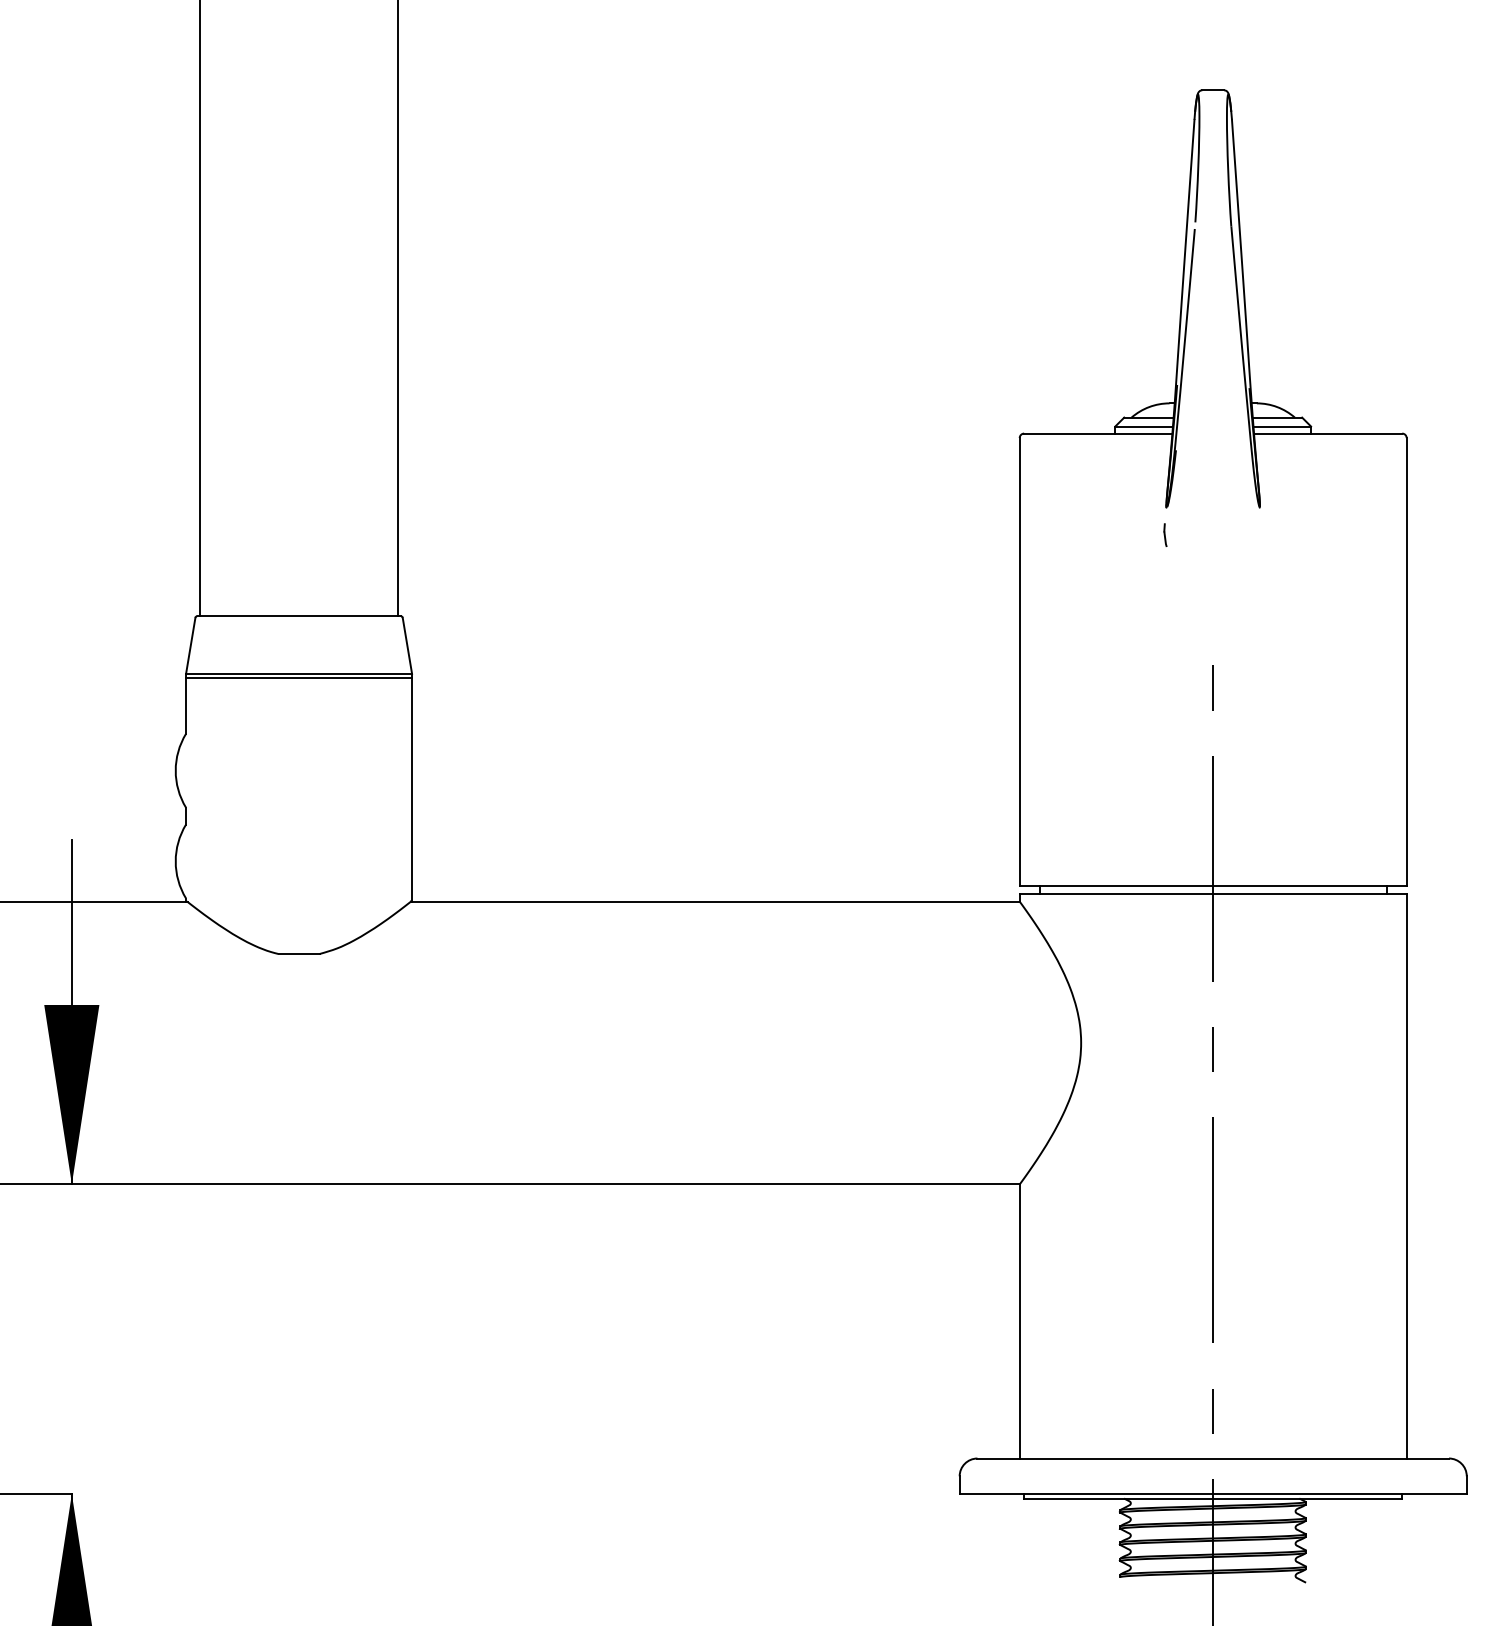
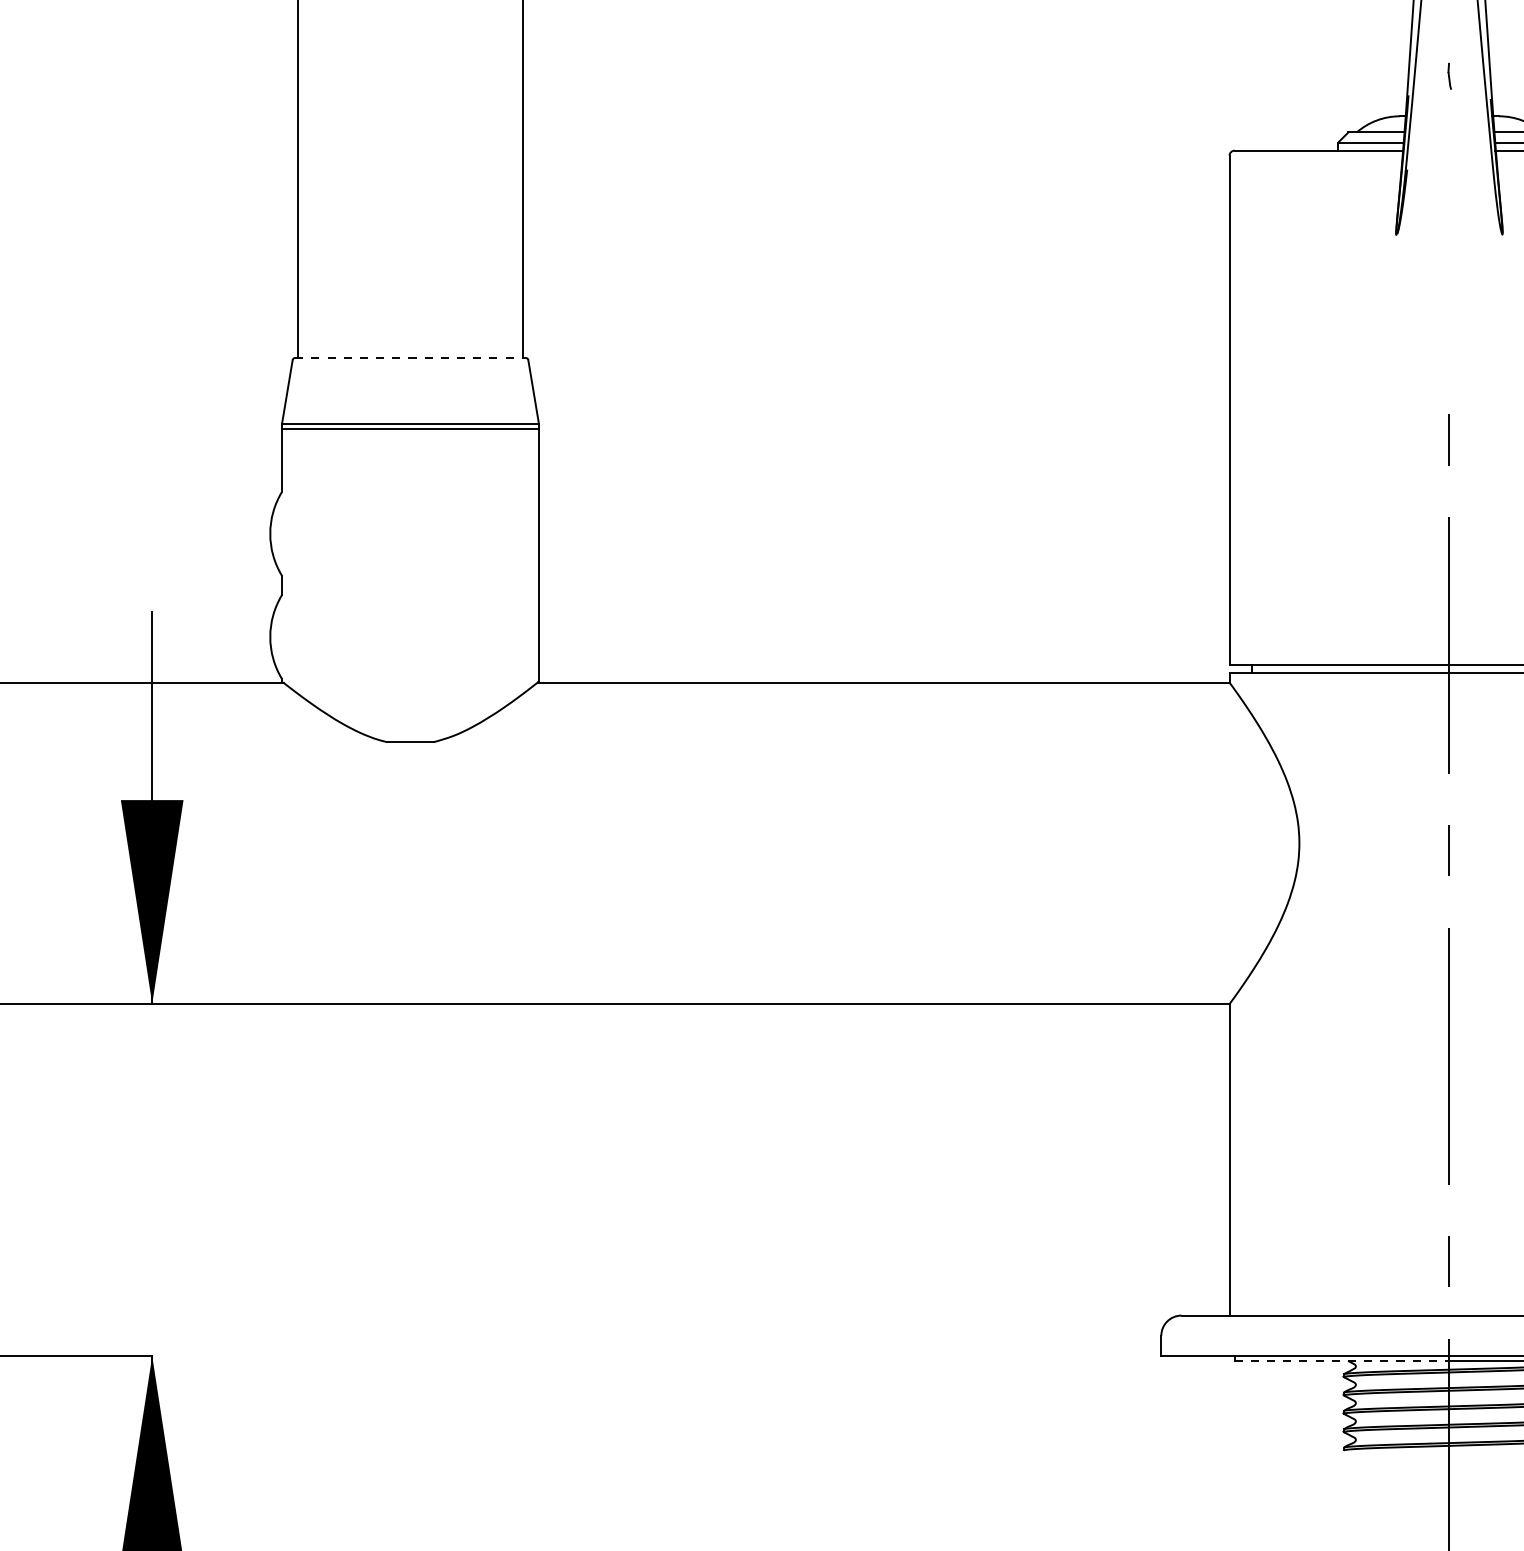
line: (1165, 534) -> (1449, 75), moved
line: (299, 615) -> (410, 357), solid -> dashed
line: (1118, 1498) -> (1341, 1361), solid -> dashed

